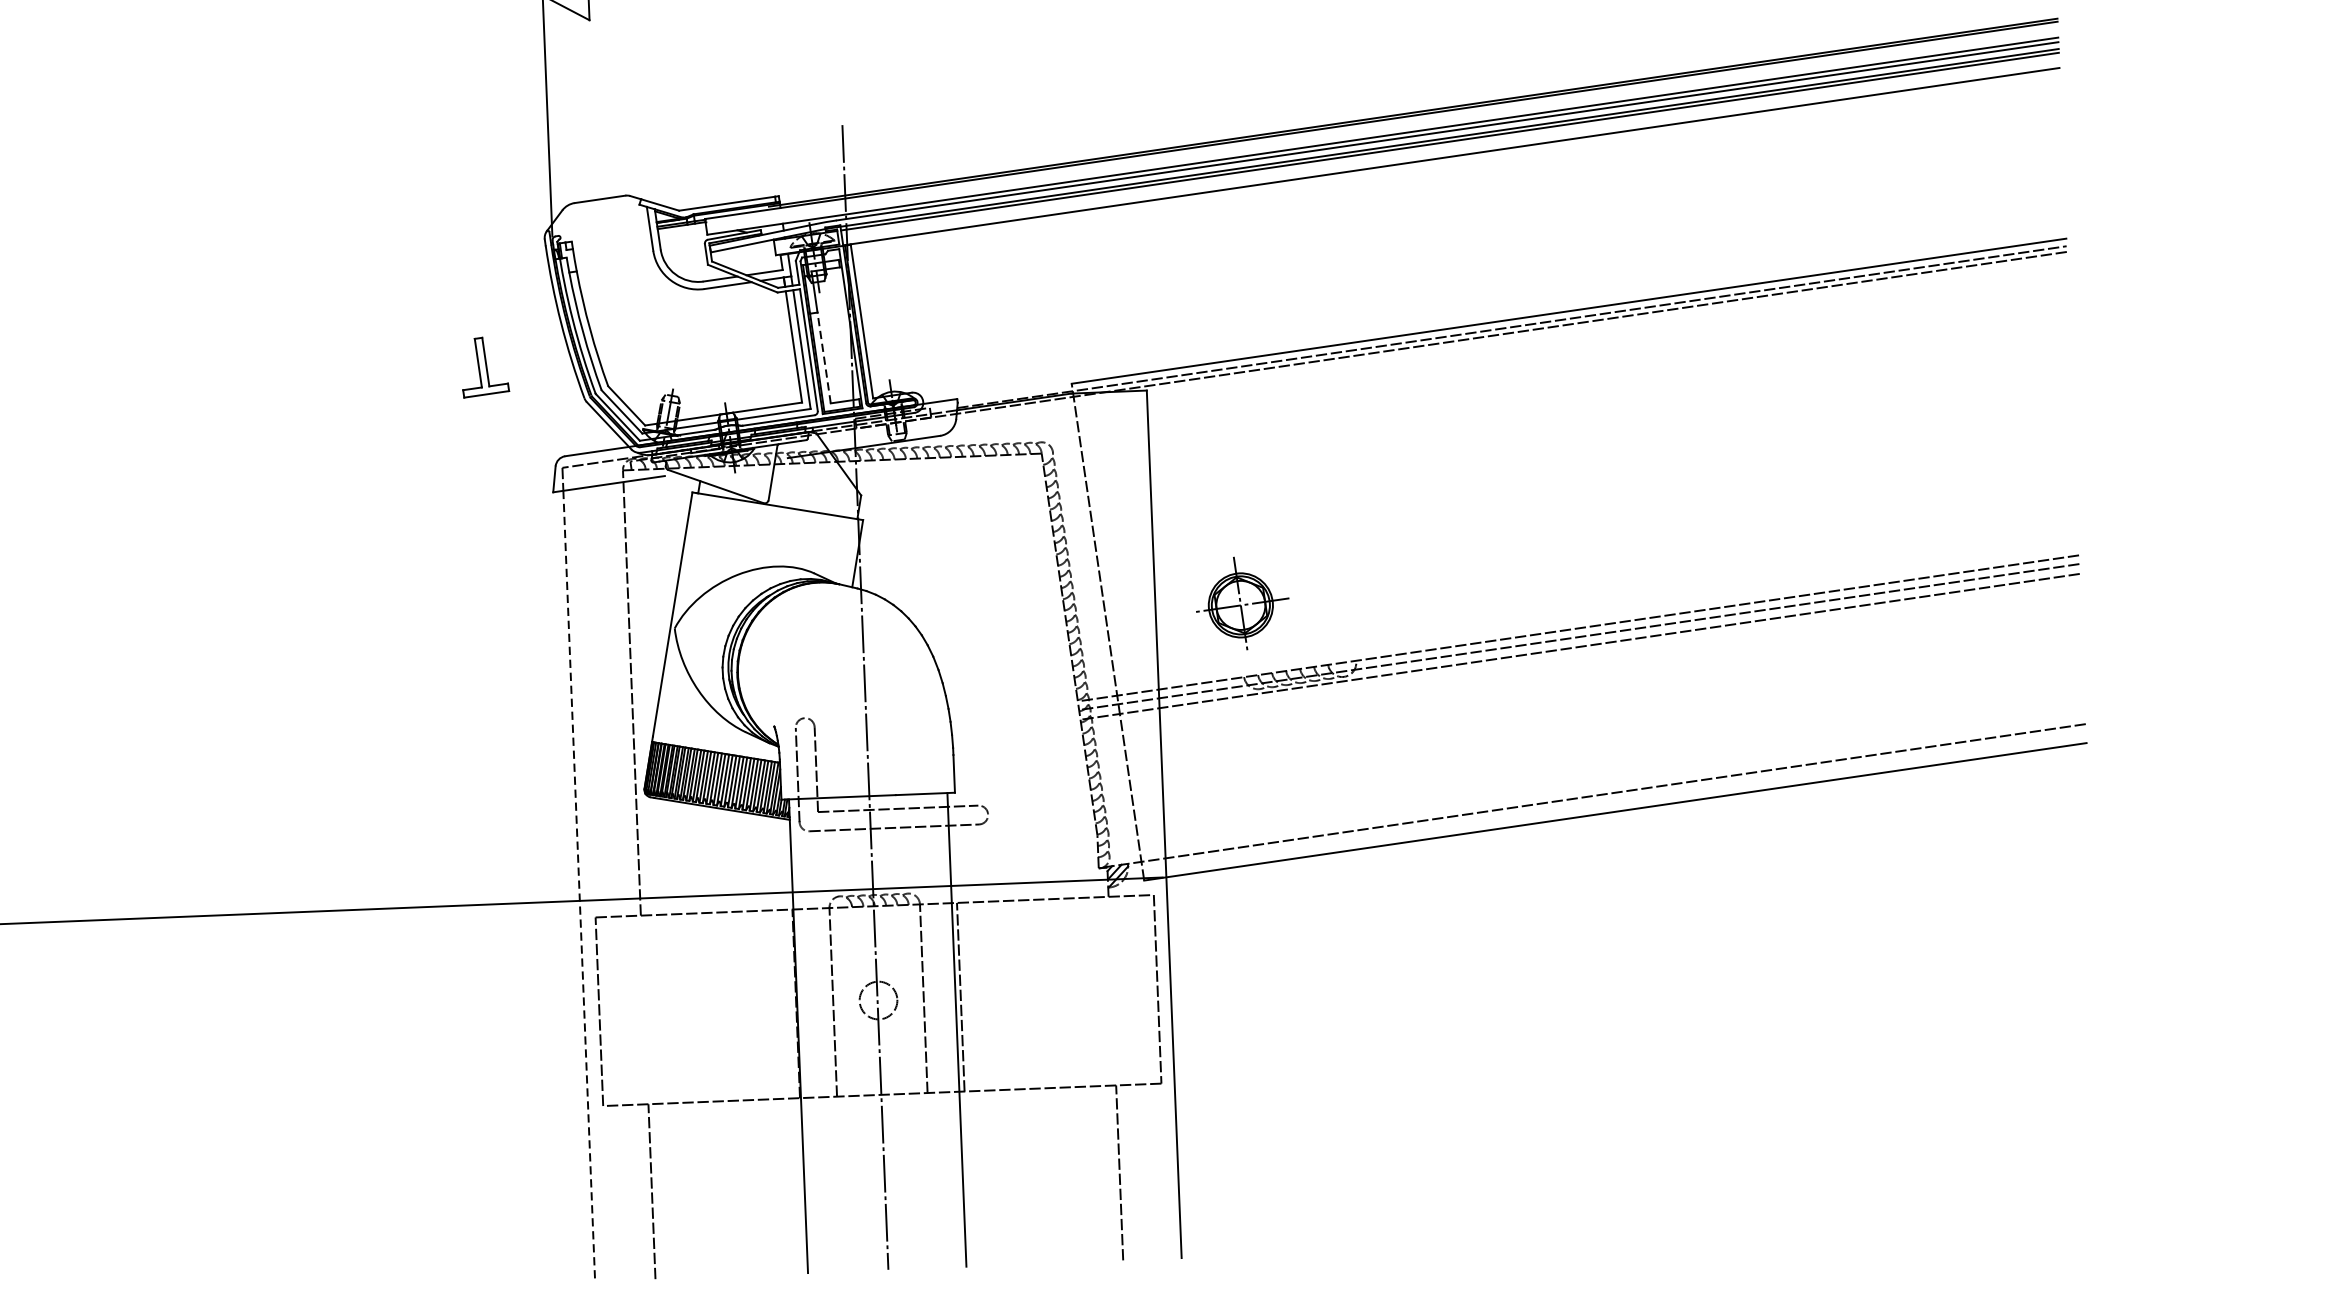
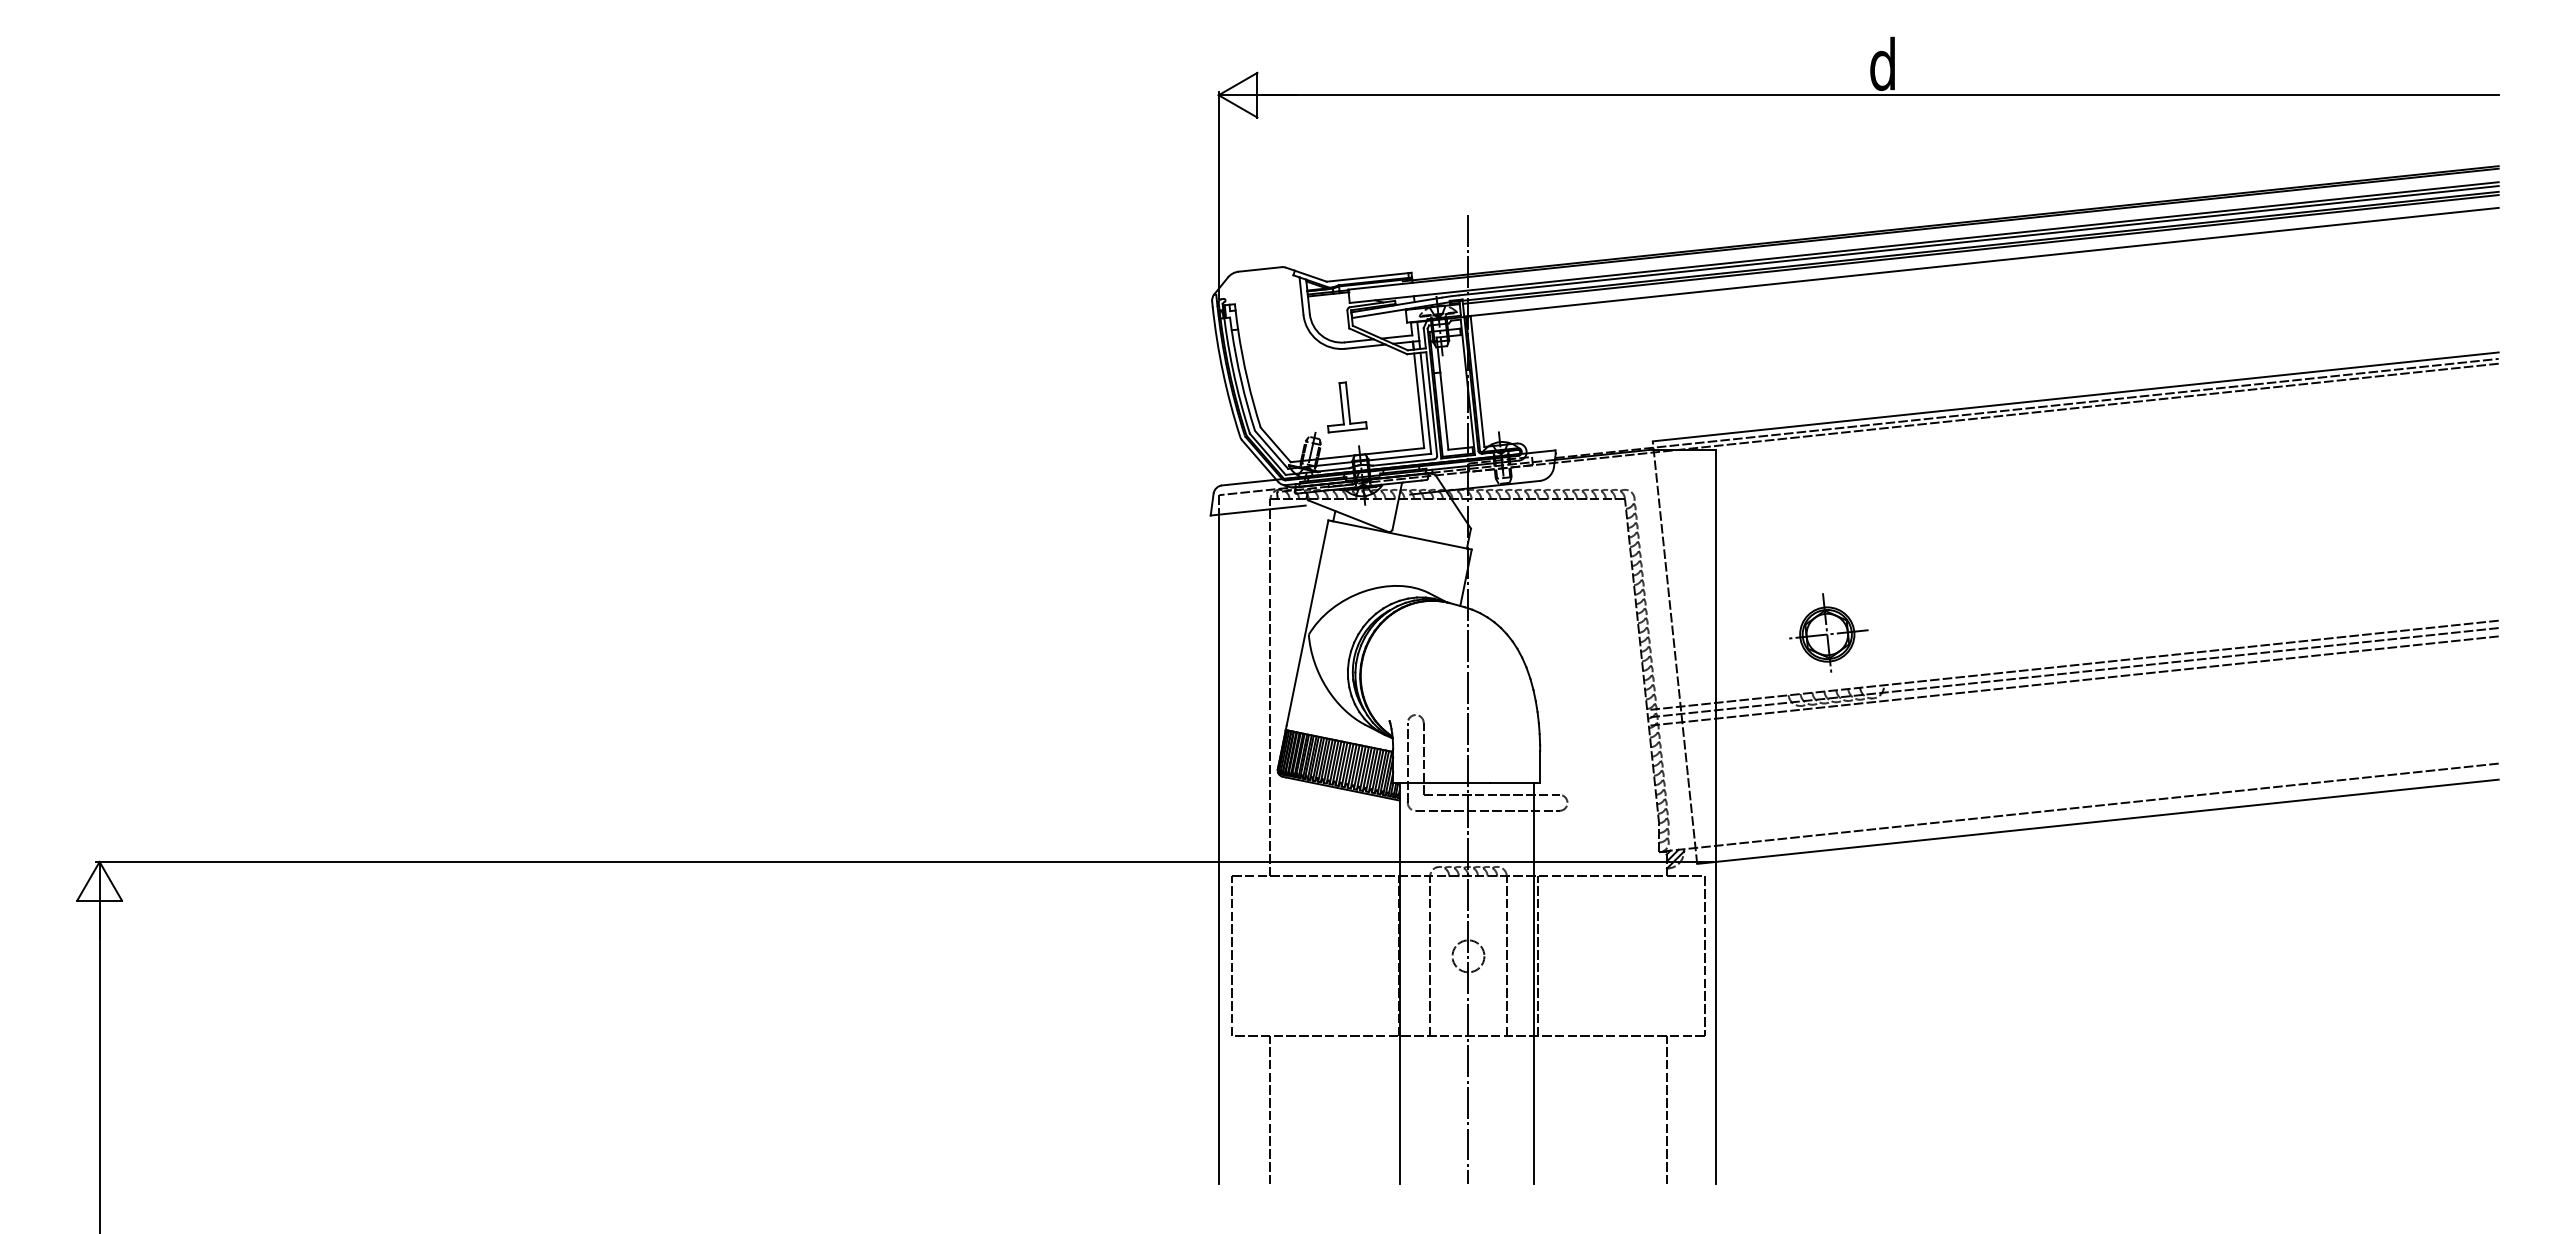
line: (824, 358) -> (1444, 411), dashed -> solid
part: (485, 367) -> (1347, 407), moved
part: (1242, 602) -> (1828, 632), moved
line: (579, 886) -> (1219, 849), dashed -> solid

